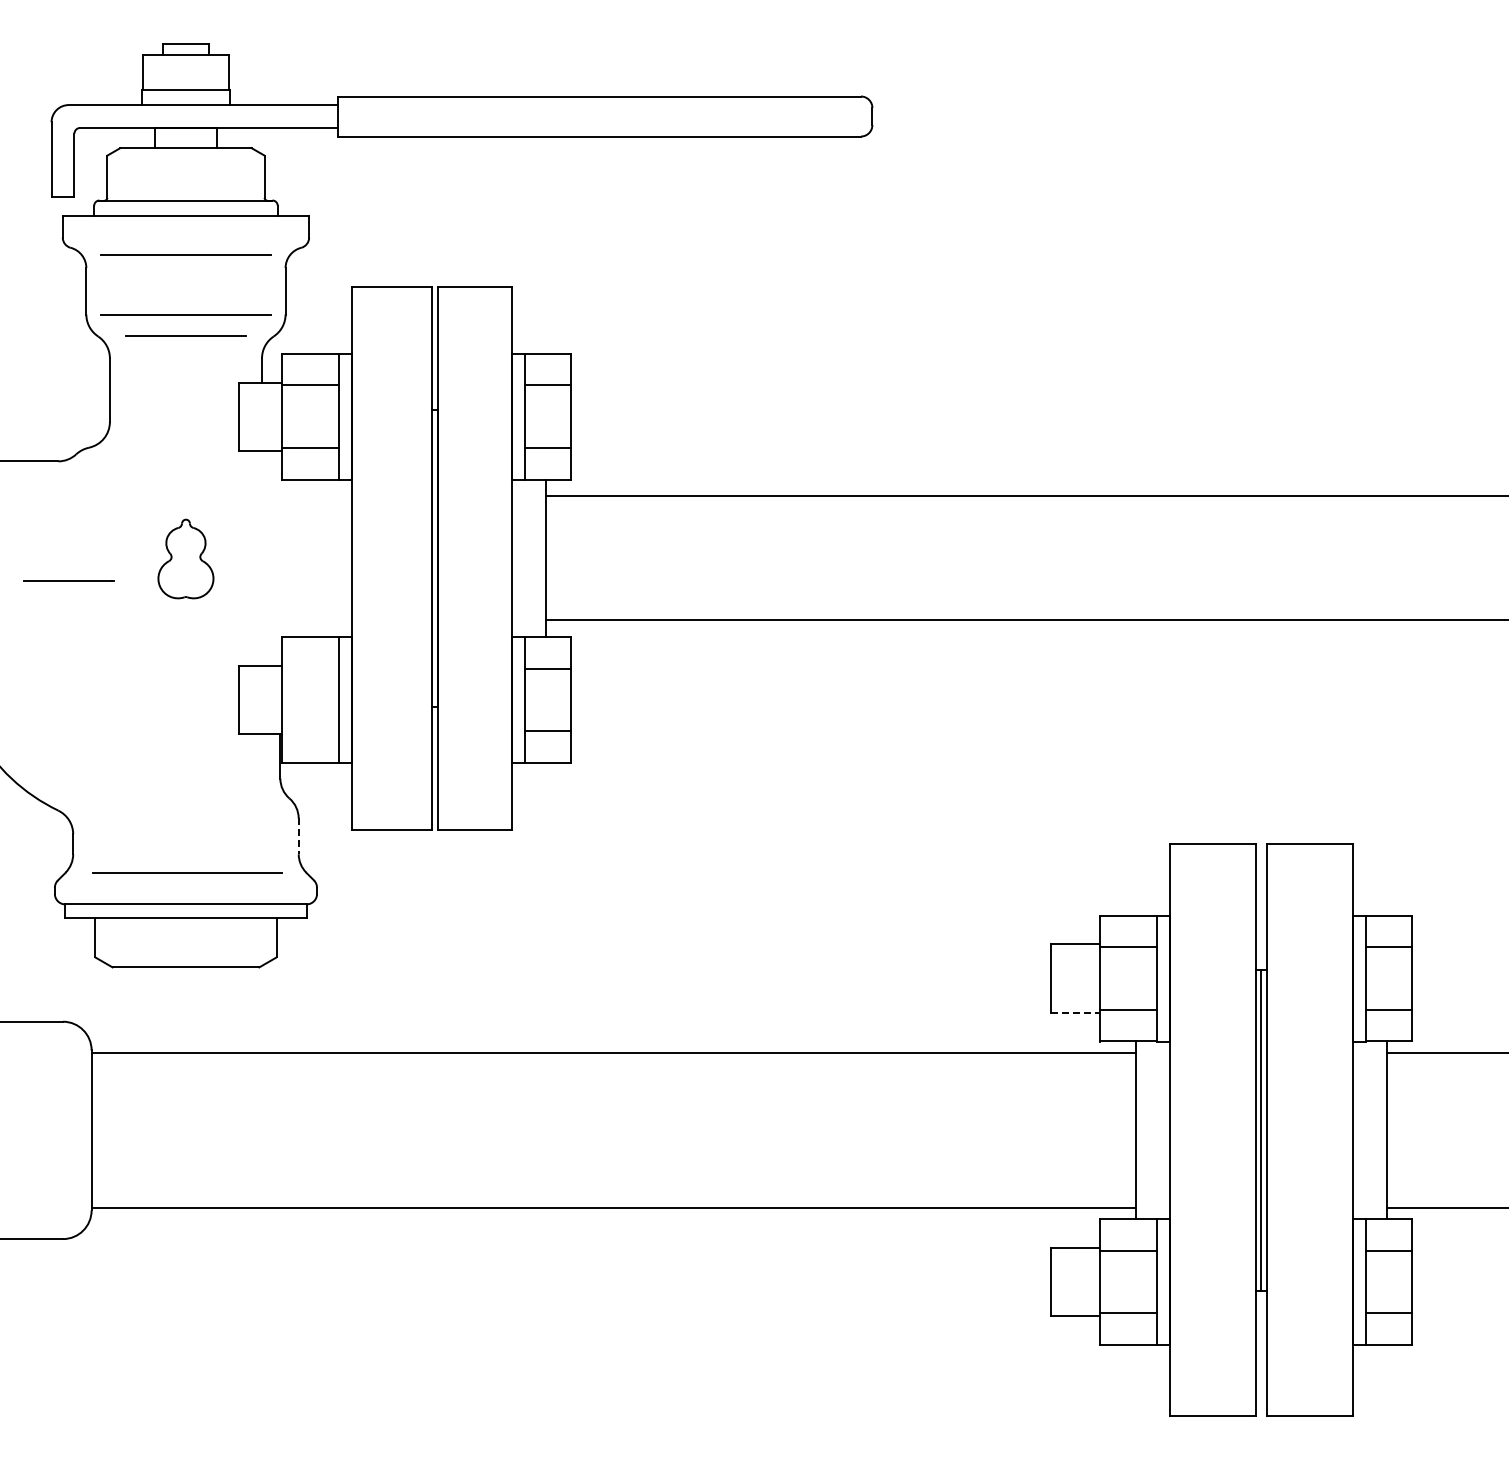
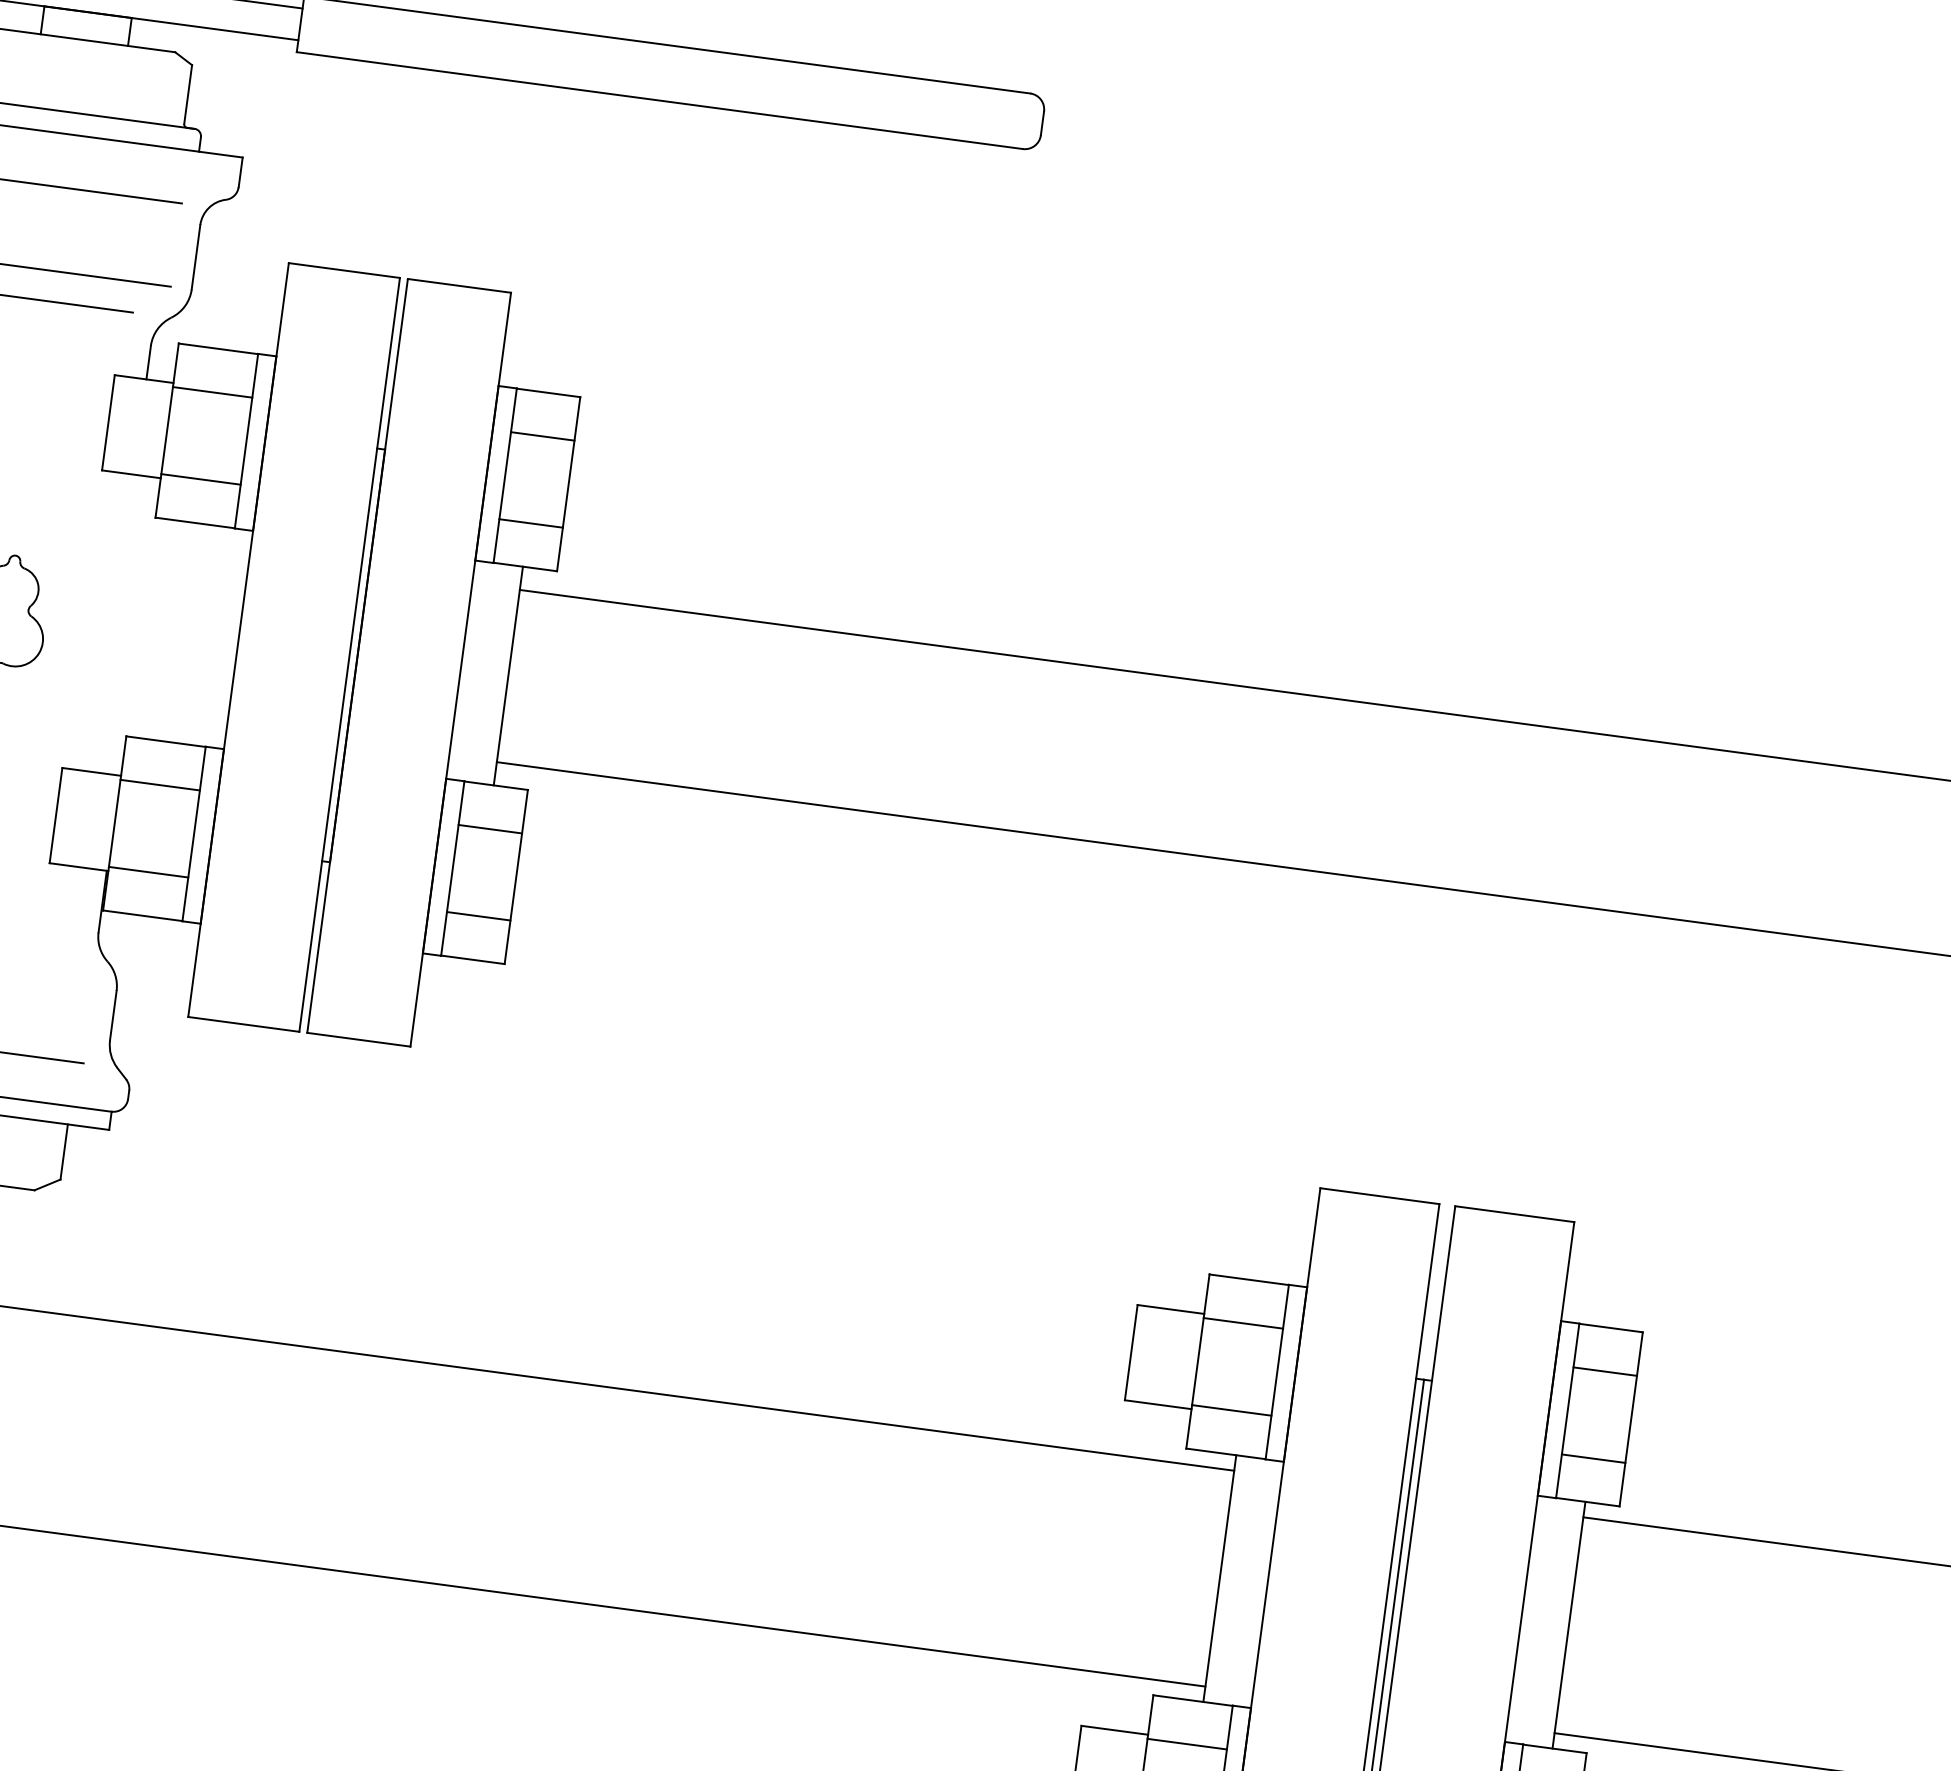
line: (309, 668) -> (159, 784), added
line: (309, 731) -> (147, 872), added
line: (298, 836) -> (113, 1015), dashed -> solid
line: (1075, 1013) -> (1158, 1405), dashed -> solid

